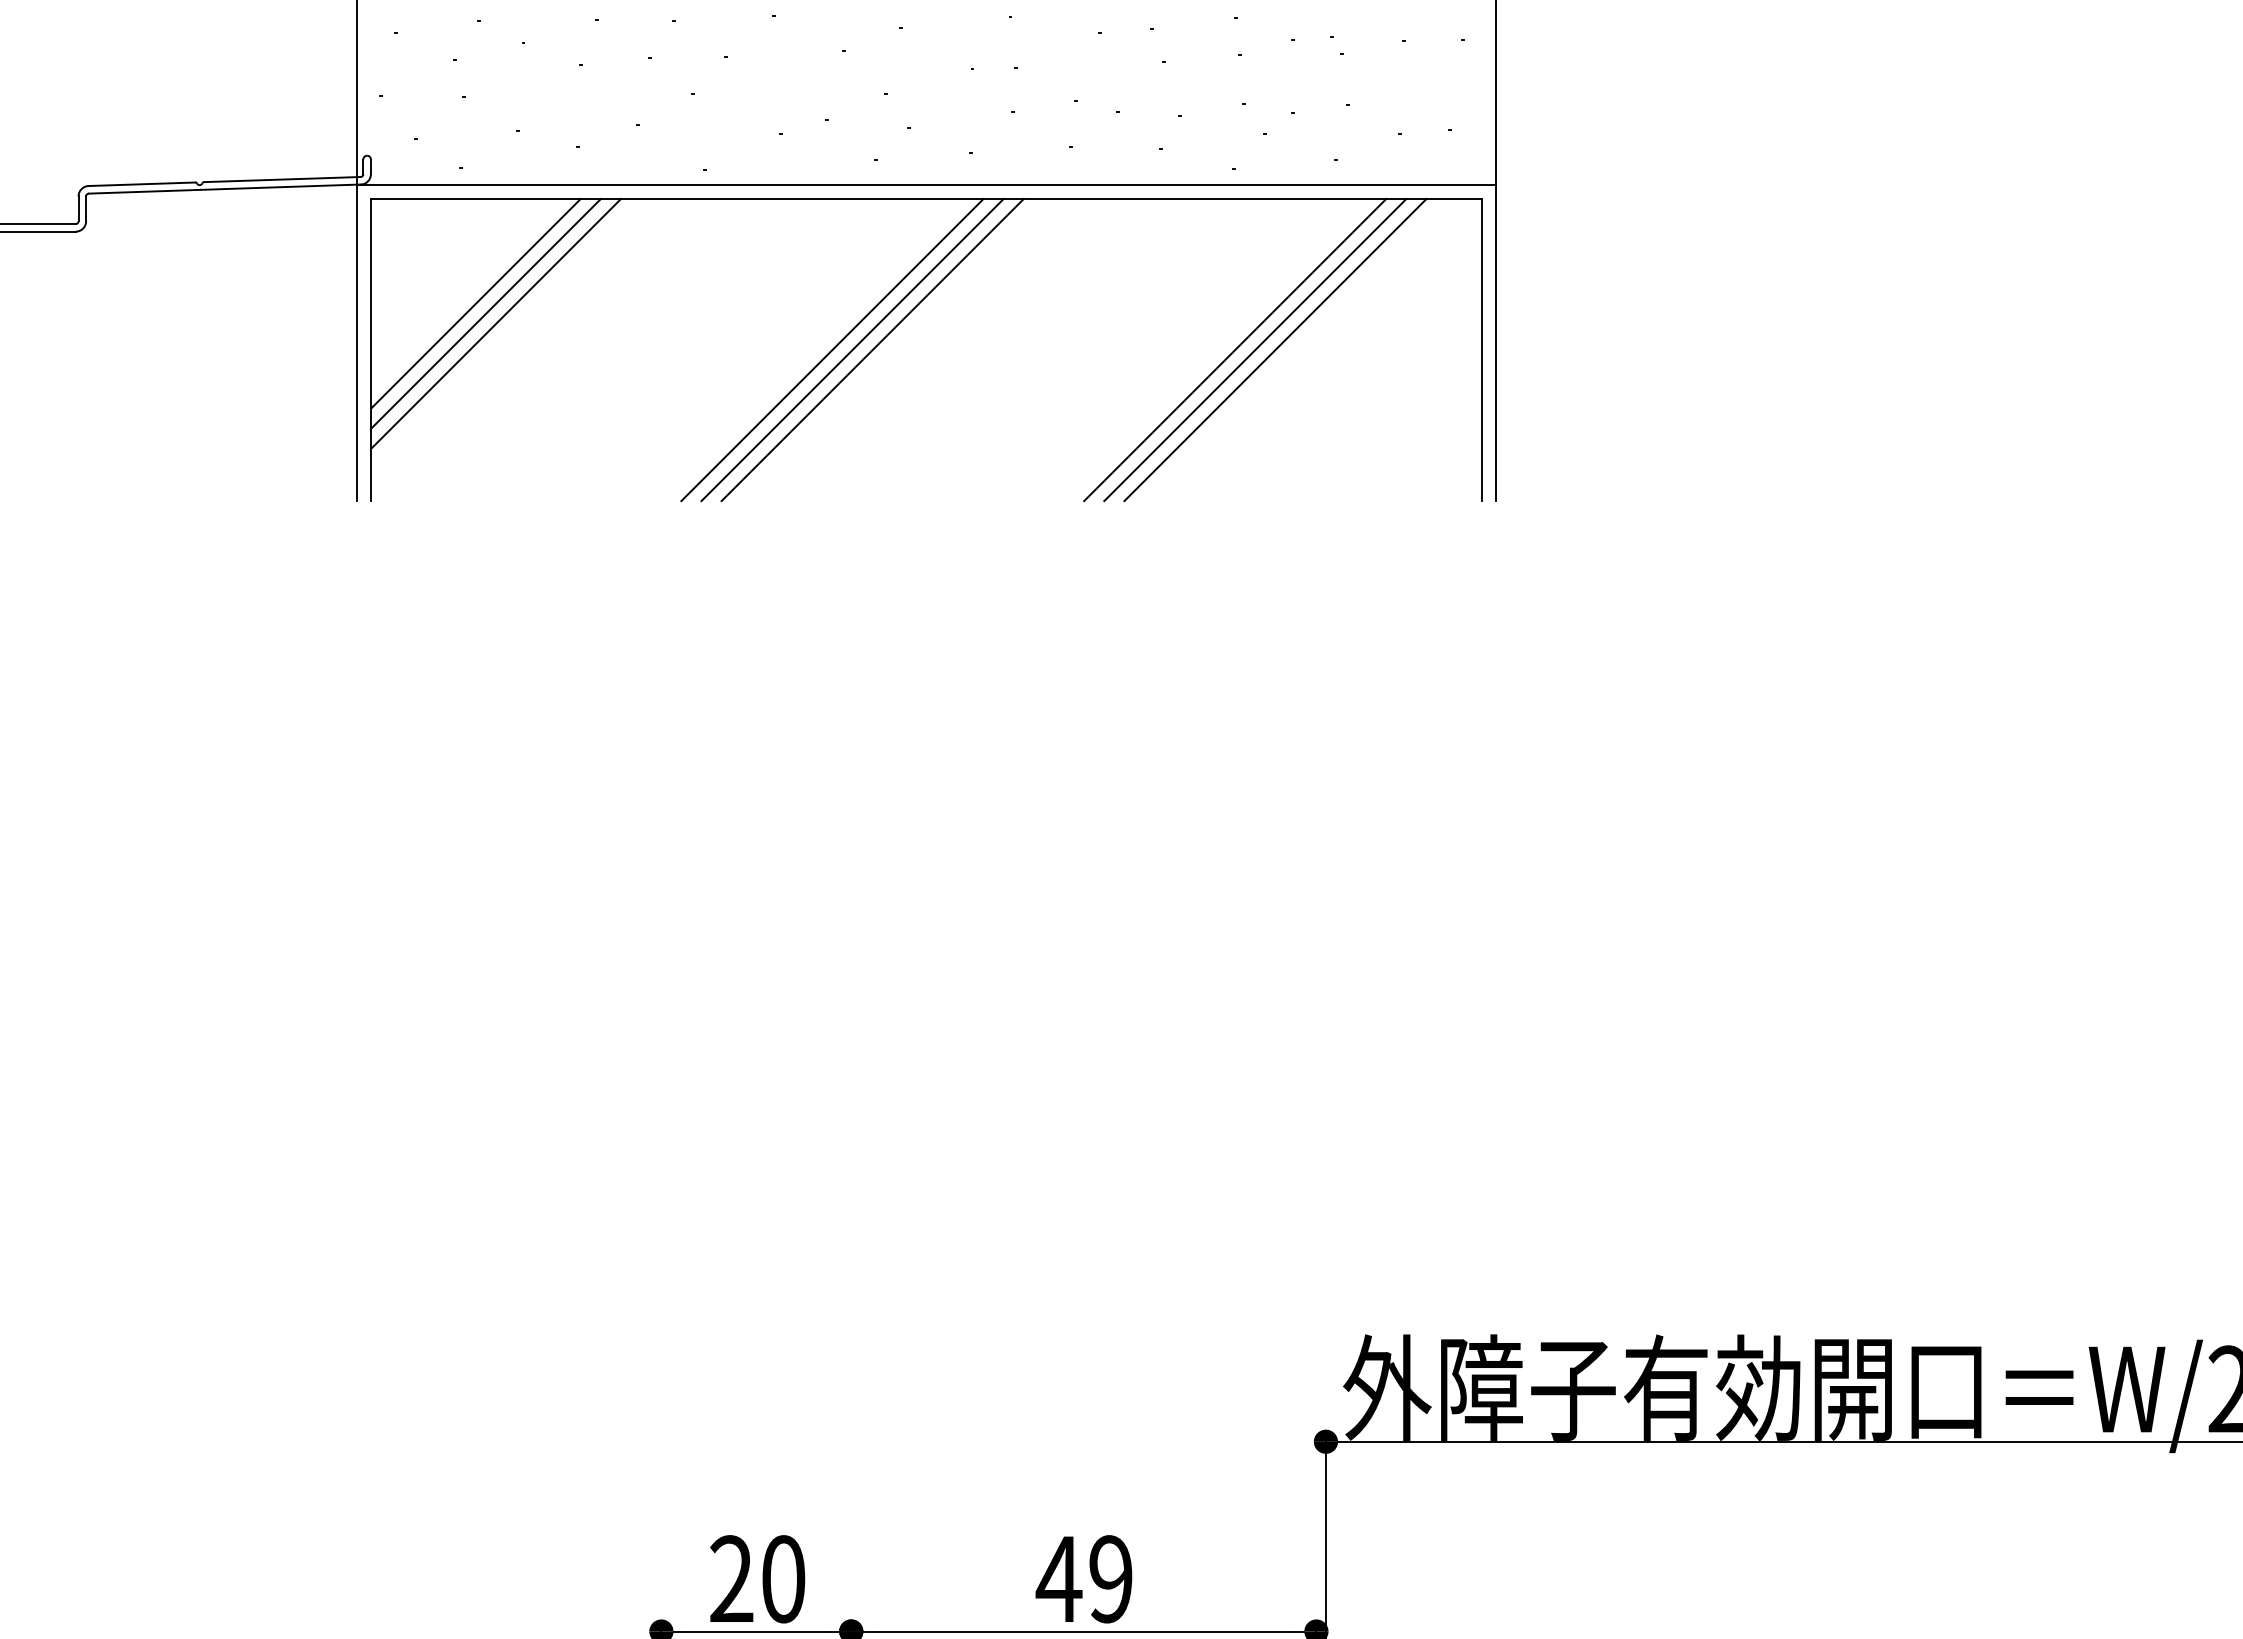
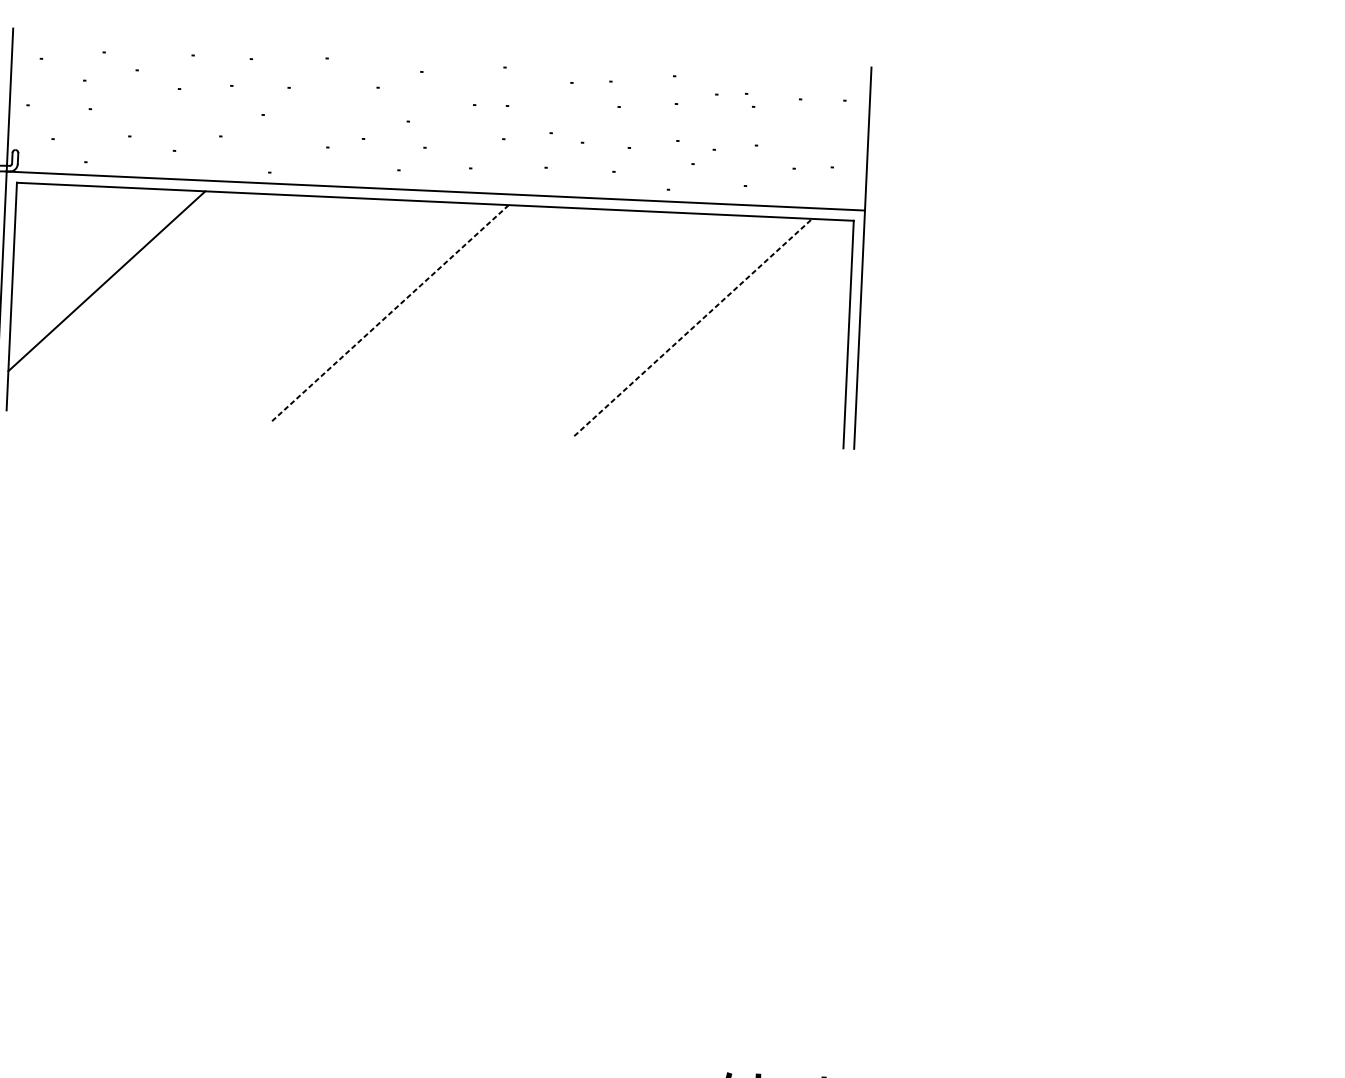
line: (475, 303) -> (92, 265), removed
line: (485, 313) -> (99, 272), removed
line: (832, 350) -> (359, 312), removed
line: (852, 350) -> (374, 313), removed
line: (872, 350) -> (389, 314), solid -> dashed
line: (1235, 350) -> (663, 326), removed
line: (1255, 350) -> (678, 327), removed
line: (1275, 350) -> (693, 327), solid -> dashed

